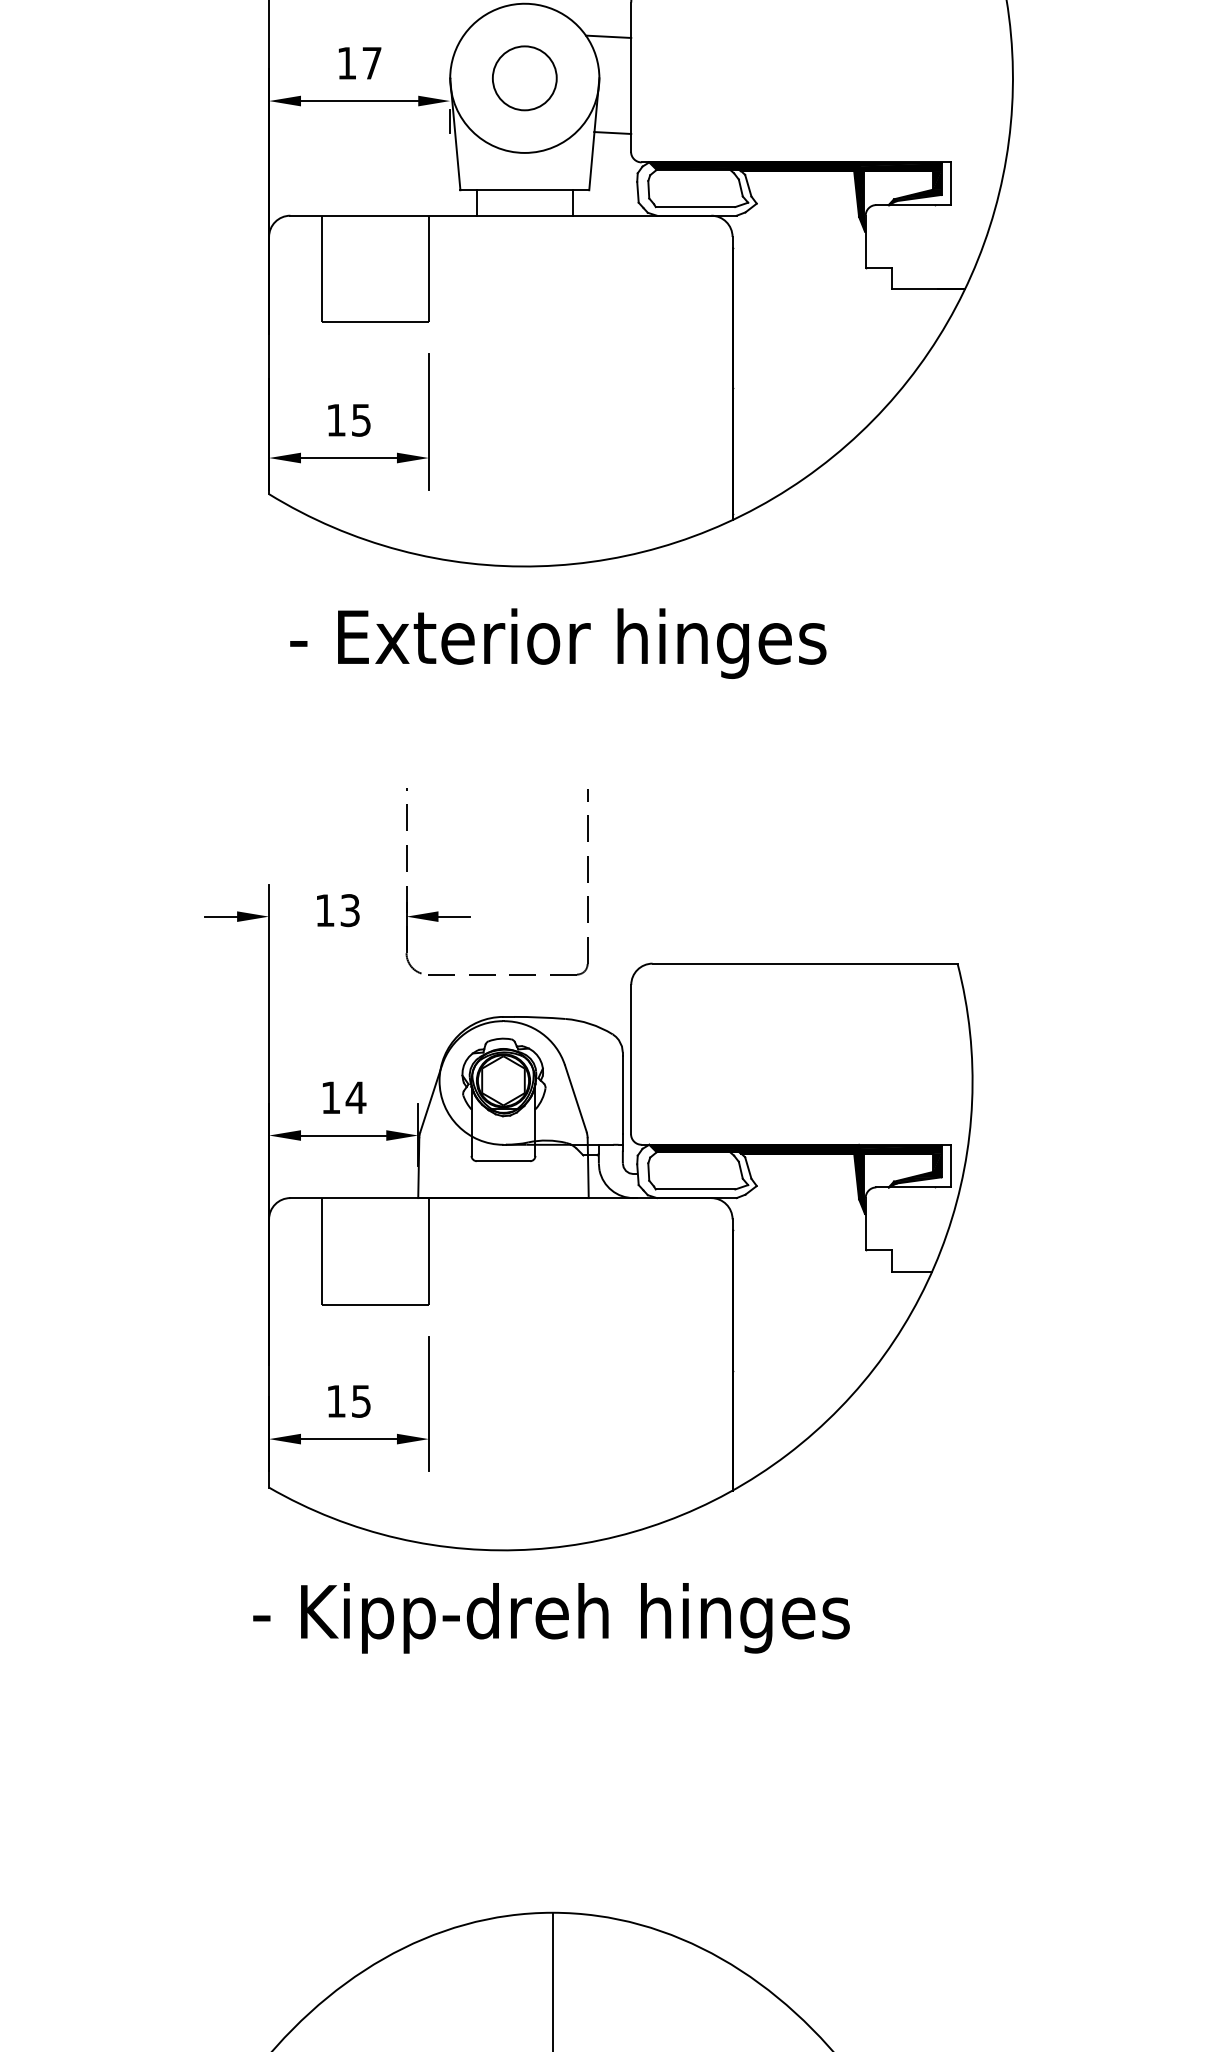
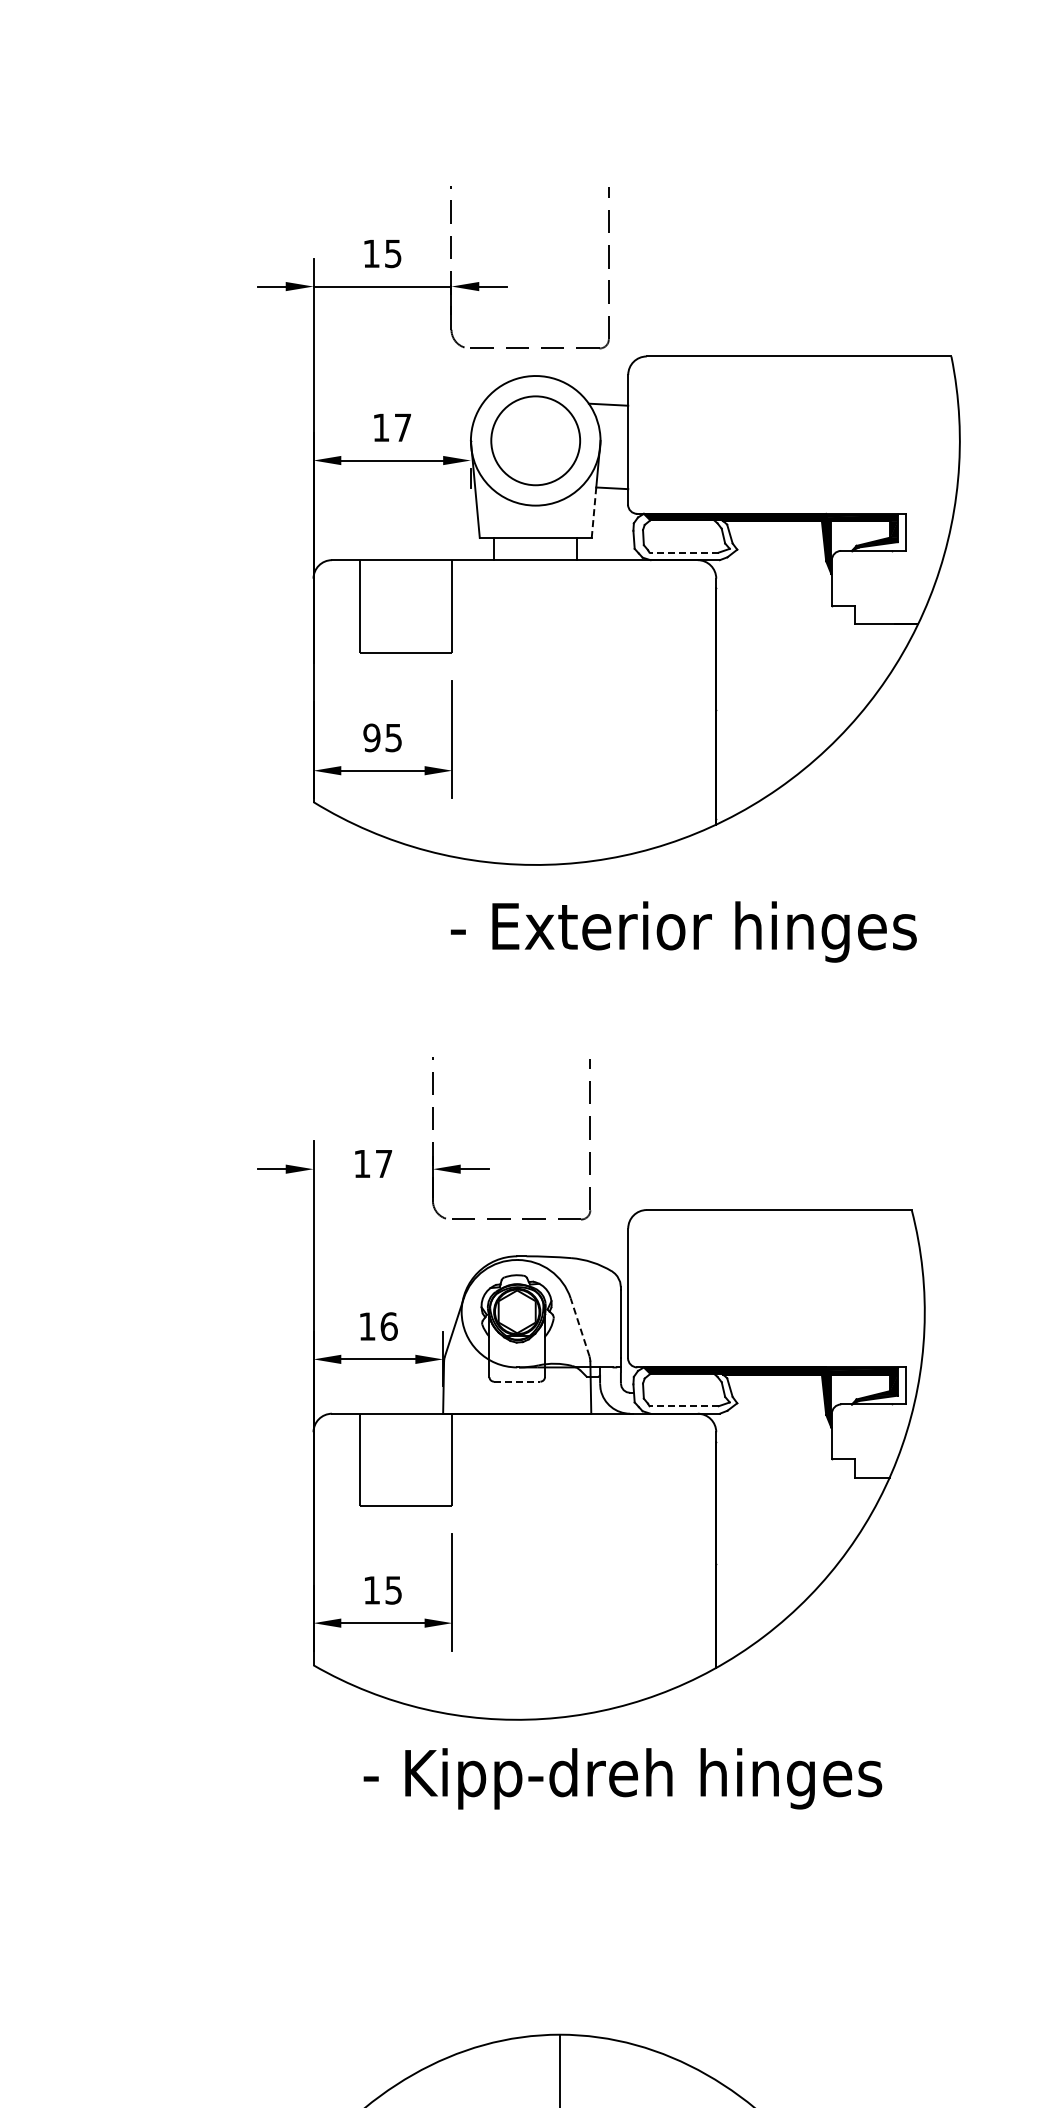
circle: (524, 77) -> (535, 440), size x1.6
line: (592, 160) -> (594, 512), solid -> dashed
line: (696, 206) -> (684, 552), solid -> dashed
text: (335, 419) -> (371, 737), 15 -> 95
text: (557, 643) -> (683, 931), moved
text: (349, 910) -> (383, 1163), 13 -> 17
text: (356, 1097) -> (389, 1326), 14 -> 16
line: (575, 1097) -> (579, 1326), solid -> dashed
line: (503, 1160) -> (517, 1381), solid -> dashed
line: (696, 1189) -> (684, 1406), solid -> dashed
text: (551, 1617) -> (622, 1778), moved

